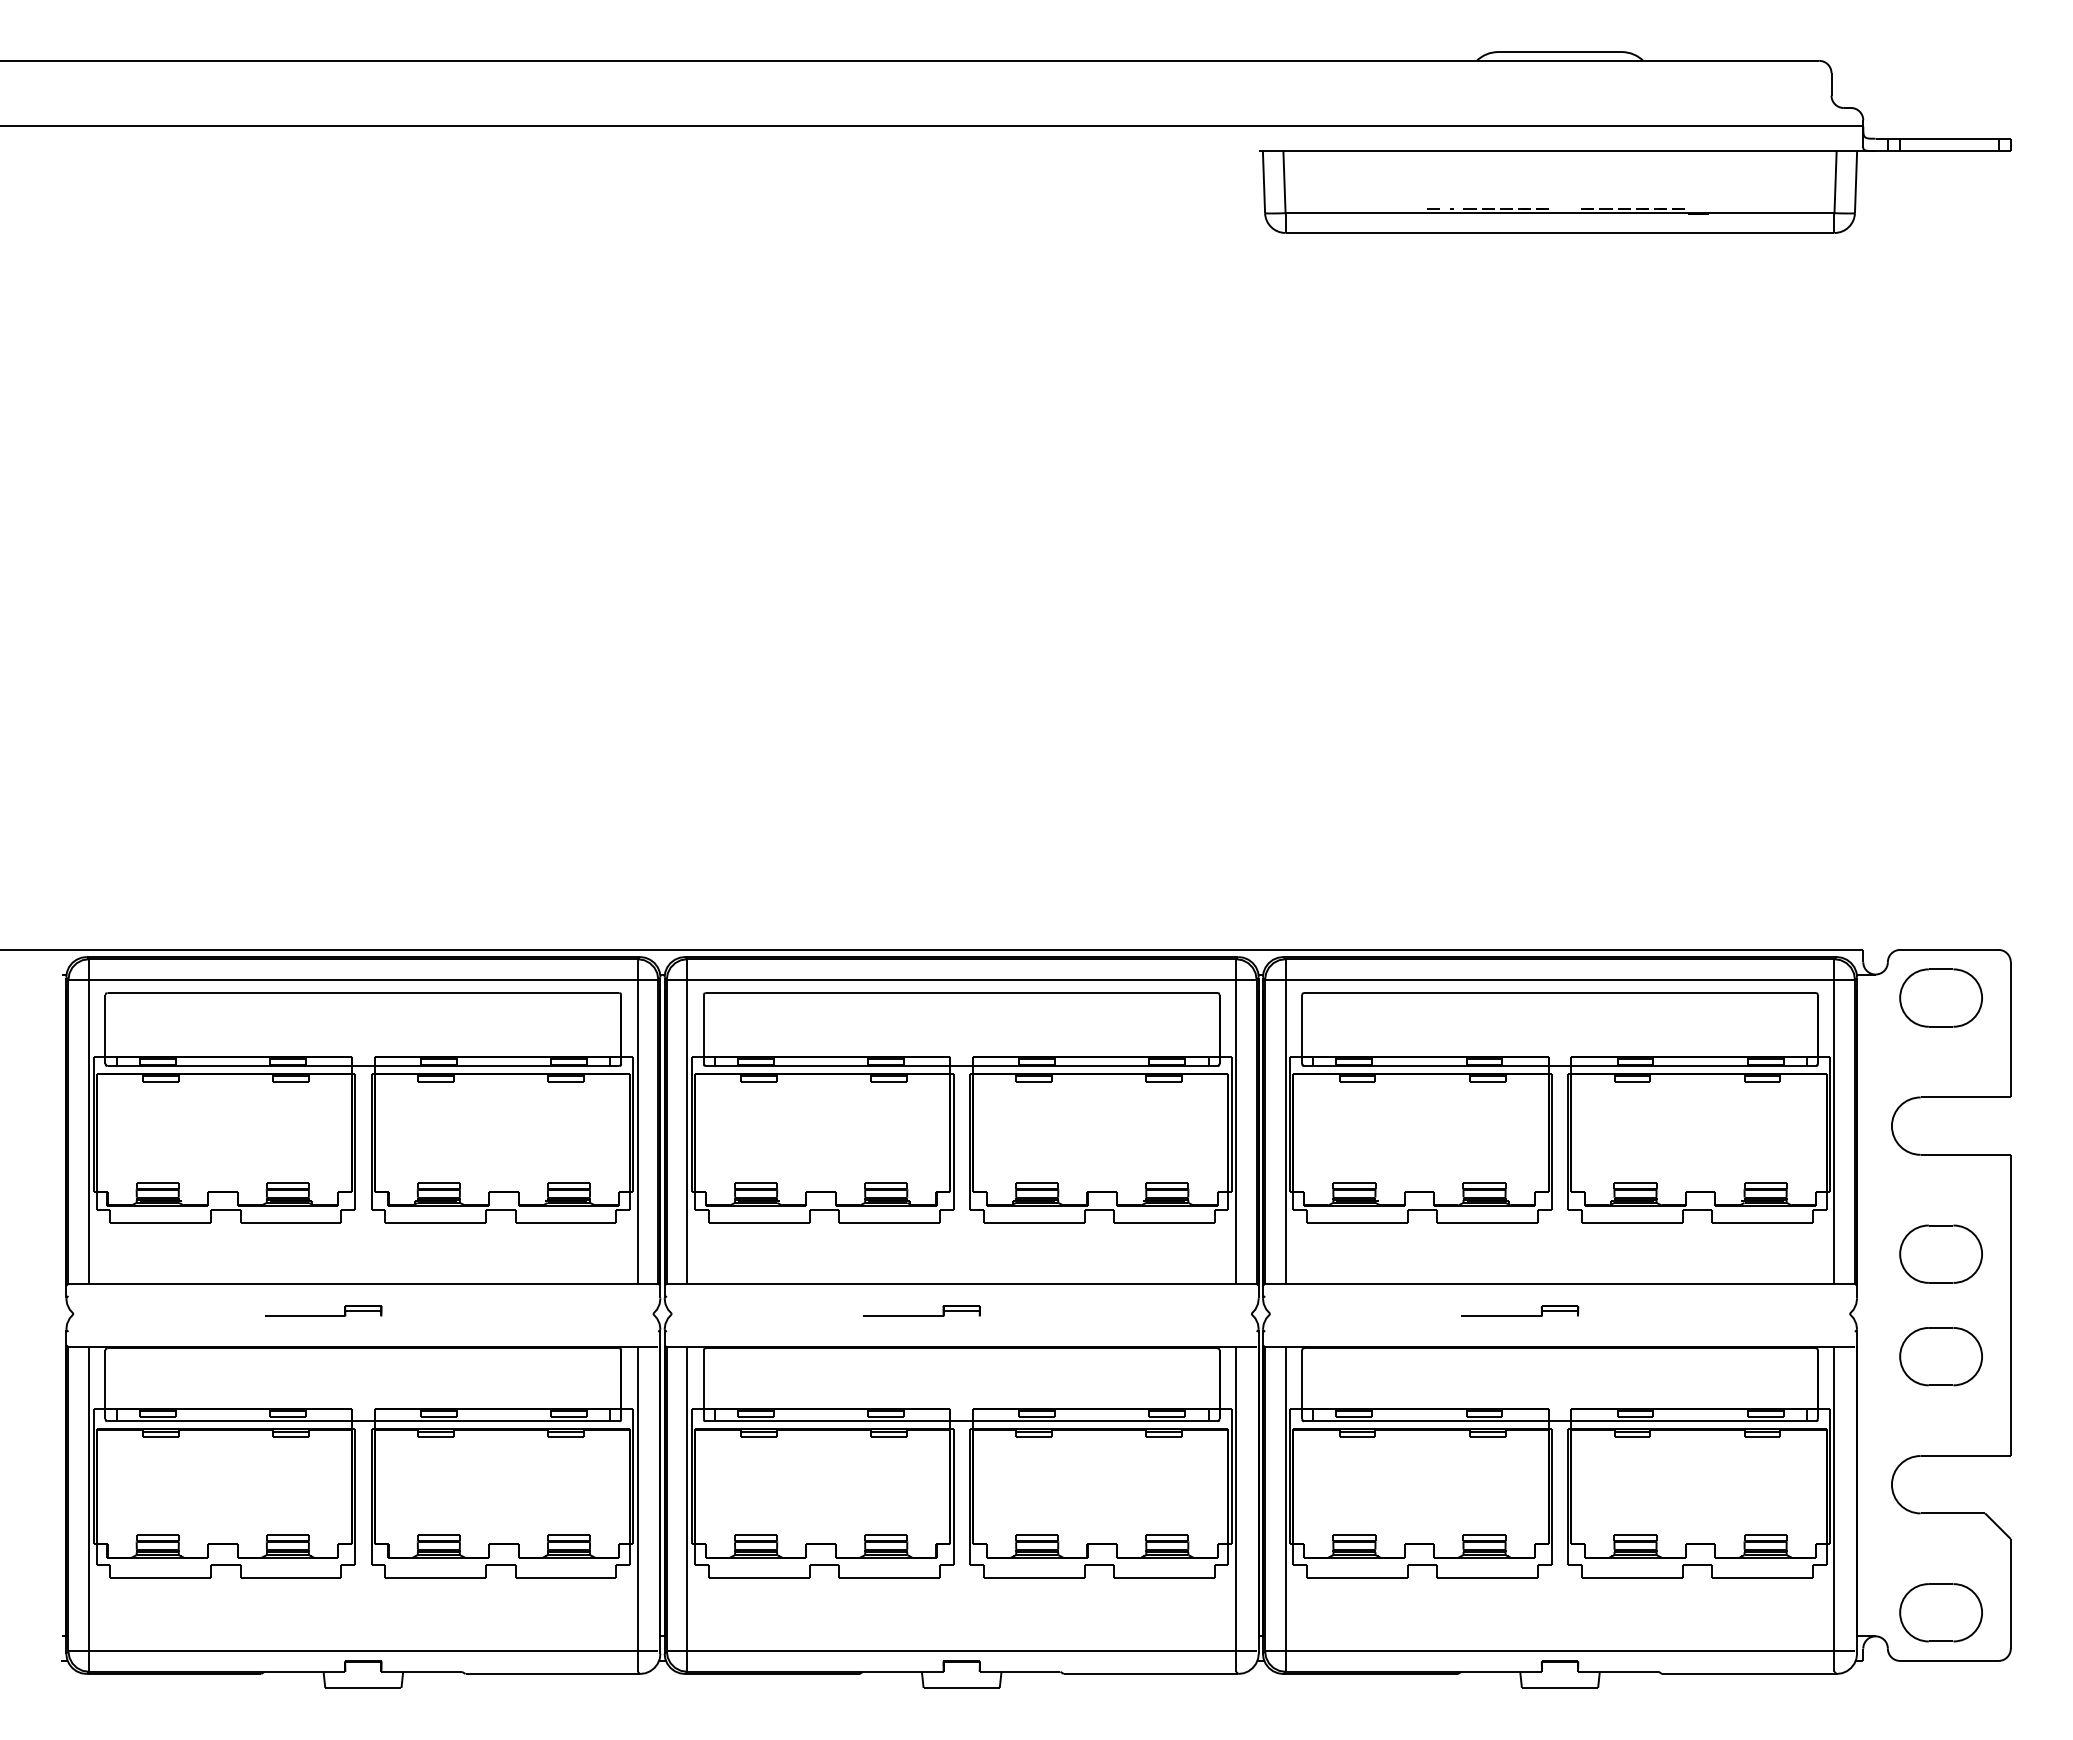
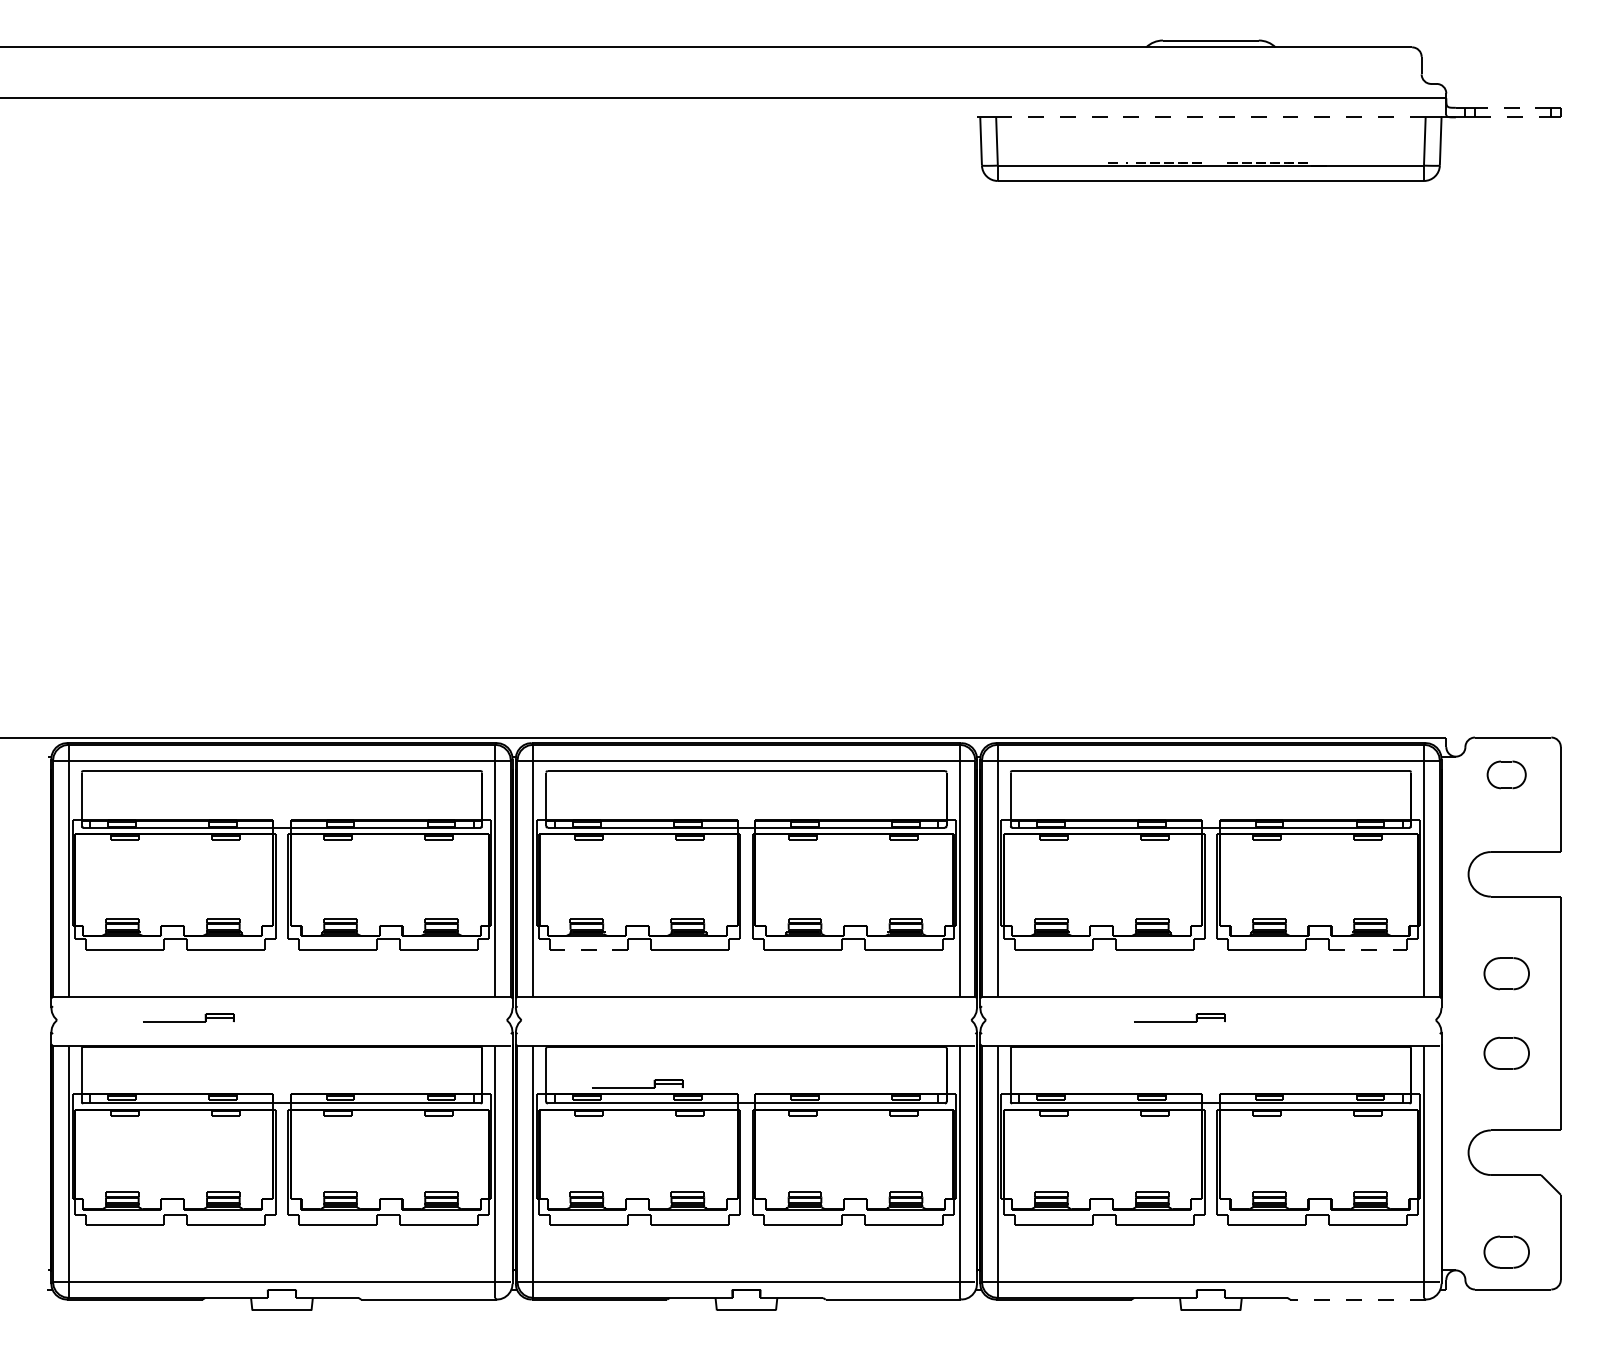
line: (1948, 138) -> (1512, 107), solid -> dashed
line: (1560, 151) -> (1211, 117), solid -> dashed
line: (1949, 151) -> (1513, 117), solid -> dashed
part: (1940, 997) -> (1506, 774), size x0.6
line: (758, 1223) -> (588, 949), solid -> dashed
line: (1763, 1223) -> (1368, 949), solid -> dashed
part: (1940, 1253) -> (1506, 973), size x0.7
part: (323, 1310) -> (188, 1017), moved
part: (921, 1310) -> (637, 1083), moved
part: (1940, 1356) -> (1506, 1053), size x0.7
part: (1940, 1612) -> (1506, 1251), size x0.7
line: (1748, 1674) -> (1357, 1300), solid -> dashed

